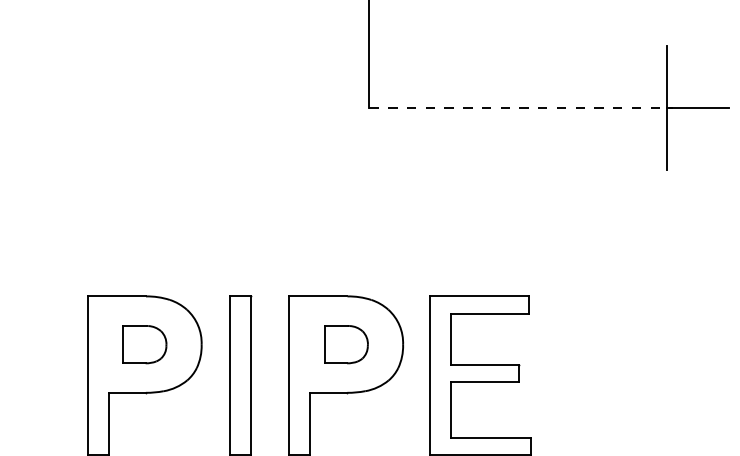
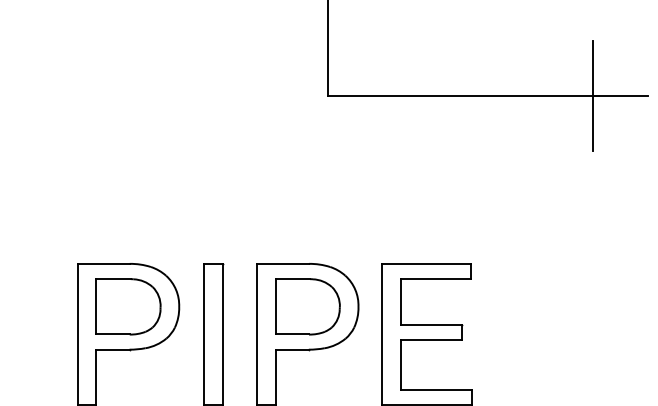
line: (521, 107) -> (463, 95), dashed -> solid
part: (144, 344) -> (128, 306), size x1.67
part: (346, 344) -> (308, 306), size x1.67

